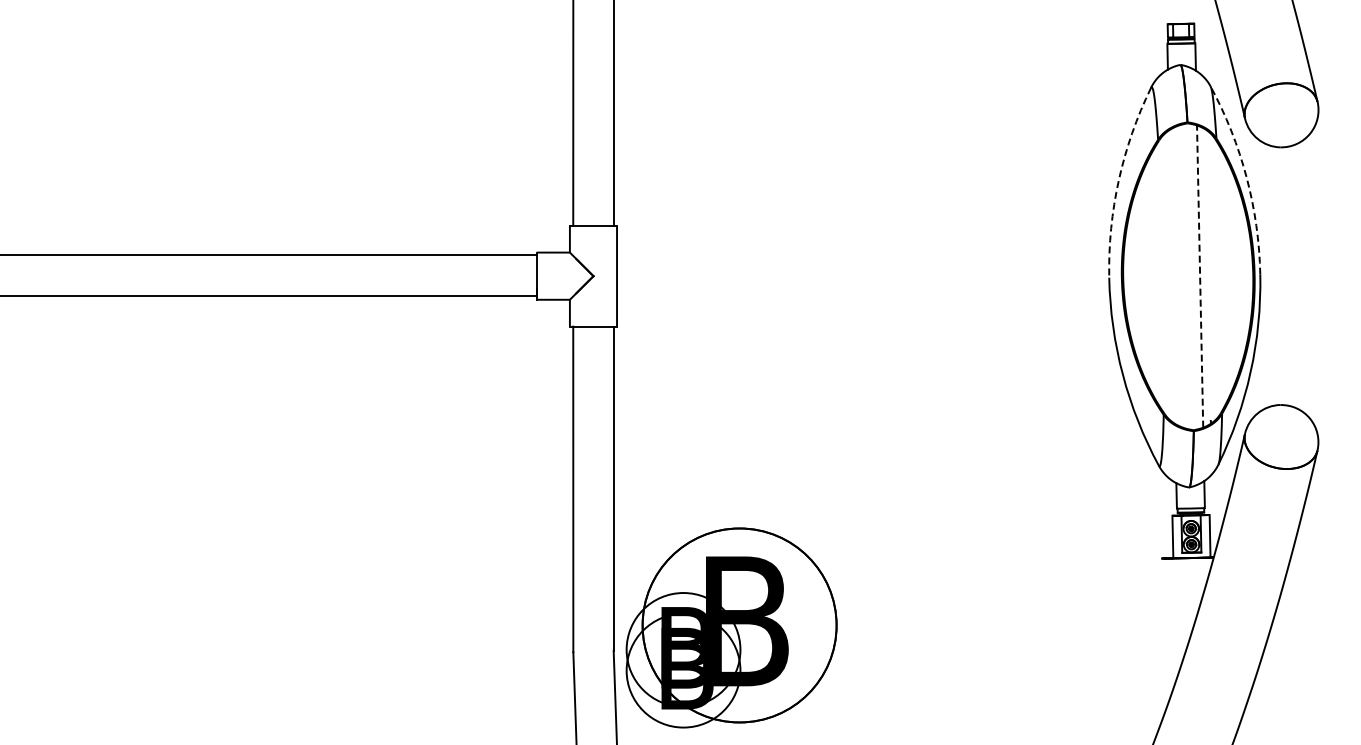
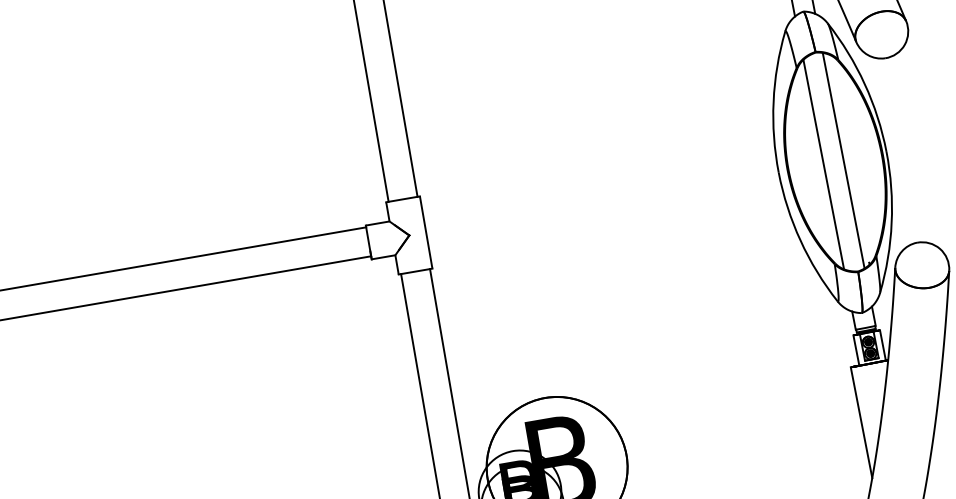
arc: (1246, 177) -> (864, 84), dashed -> solid
arc: (1118, 180) -> (773, 102), dashed -> solid
line: (1172, 276) -> (823, 164), added
line: (1200, 276) -> (843, 160), dashed -> solid
line: (1162, 635) -> (861, 422), added

